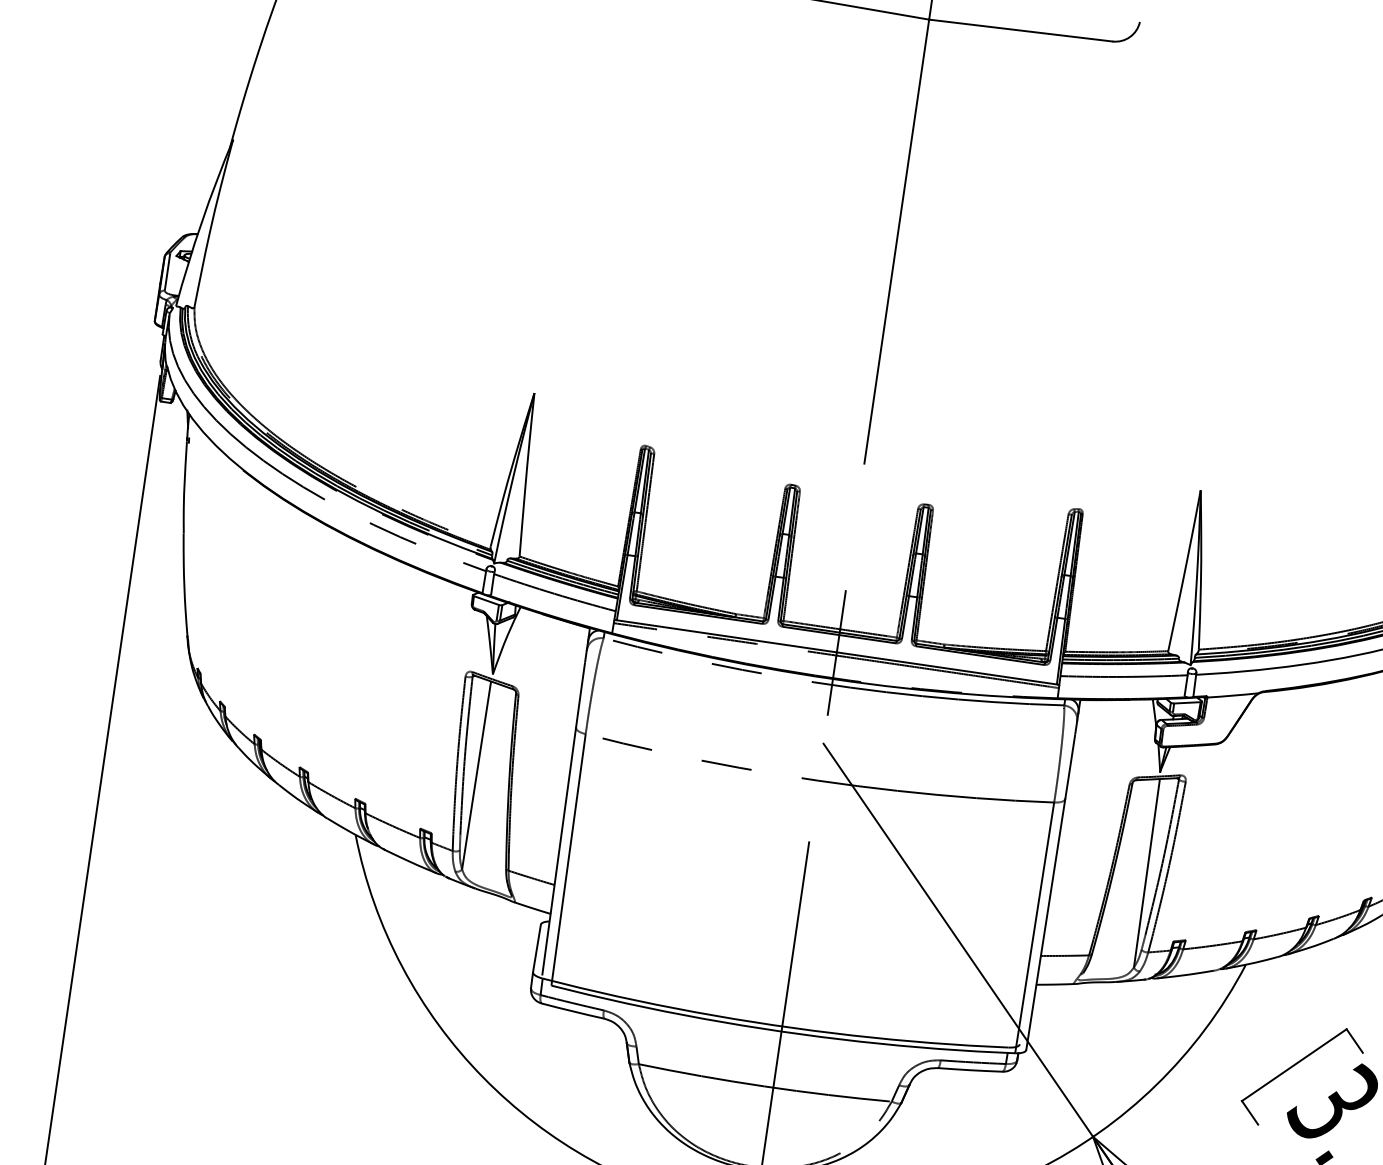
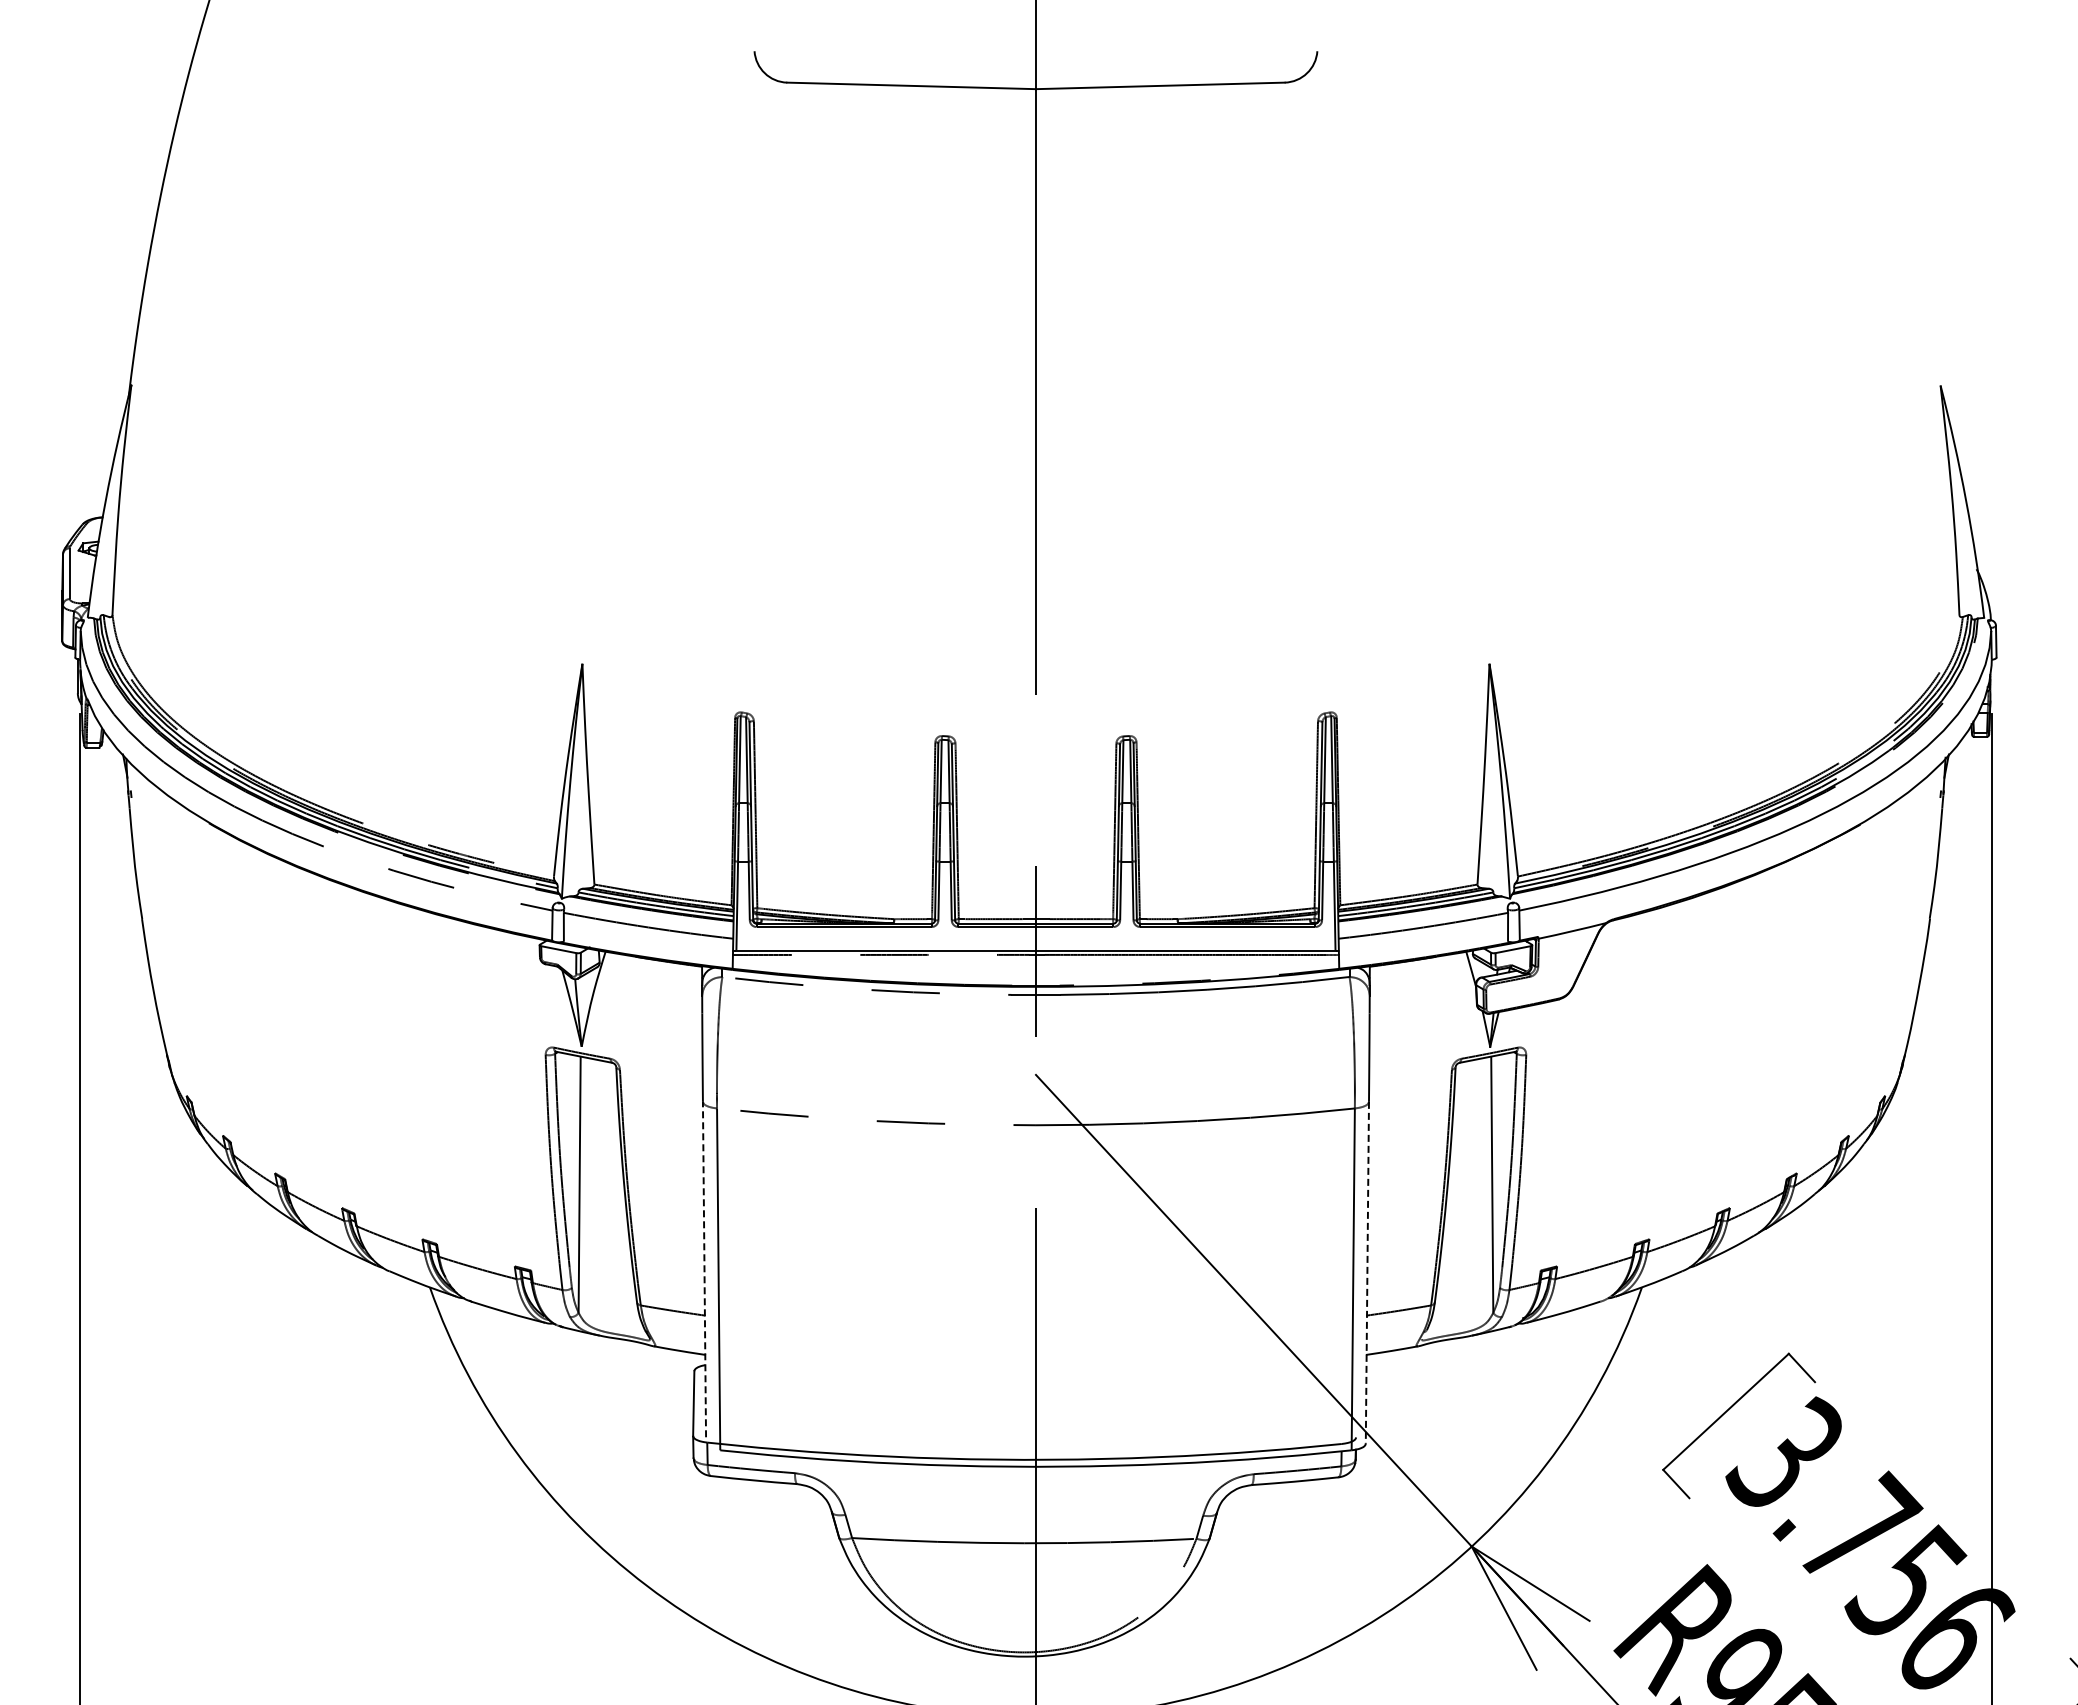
line: (559, 851) -> (704, 1269), solid -> dashed
line: (1045, 924) -> (1367, 1272), solid -> dashed

